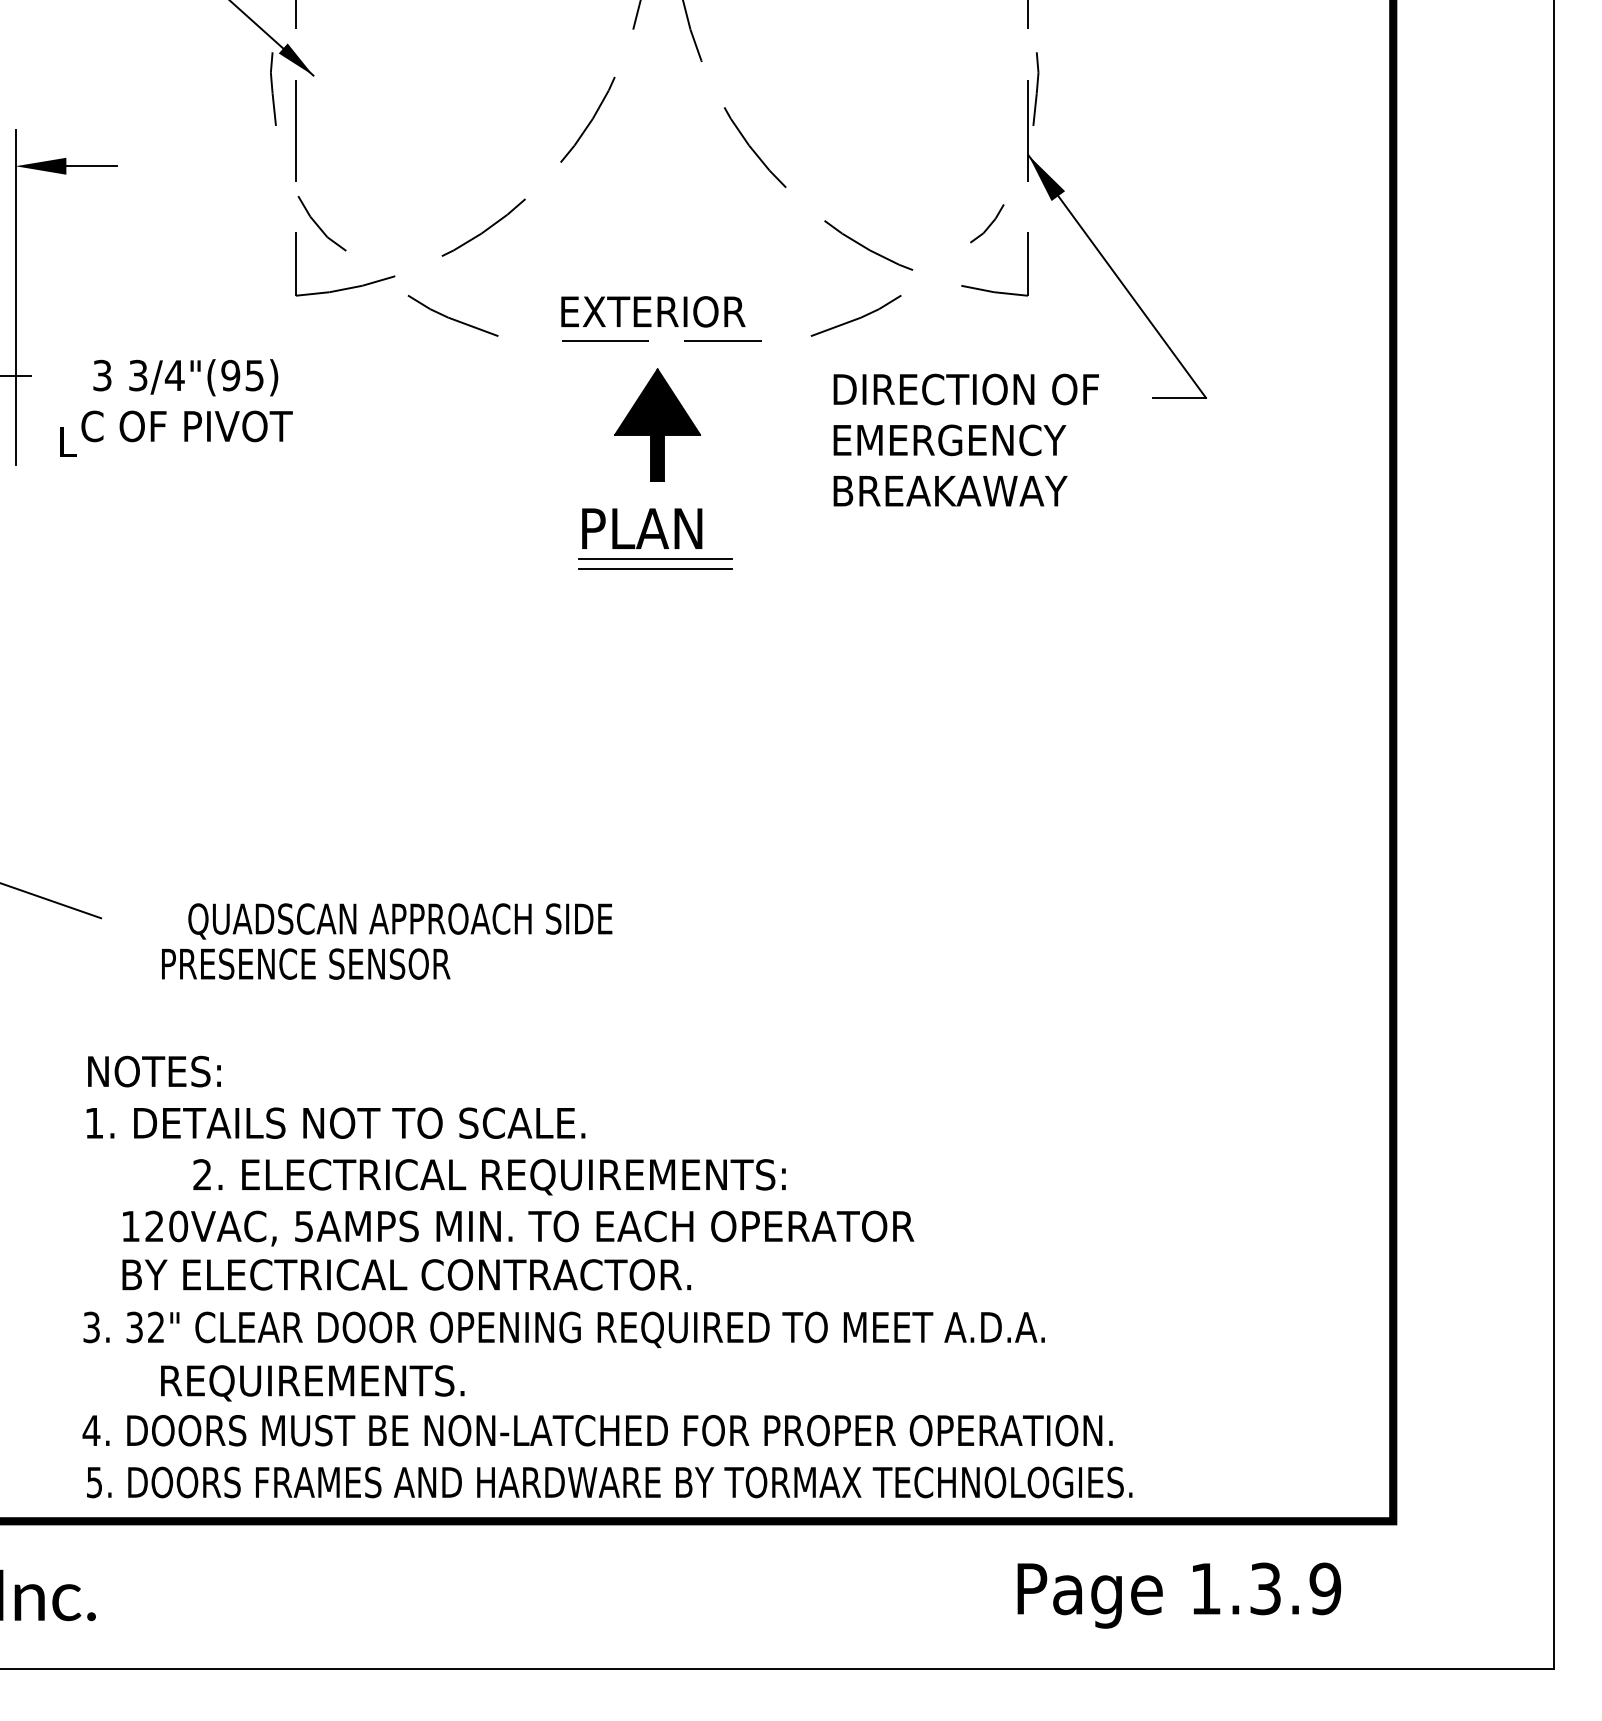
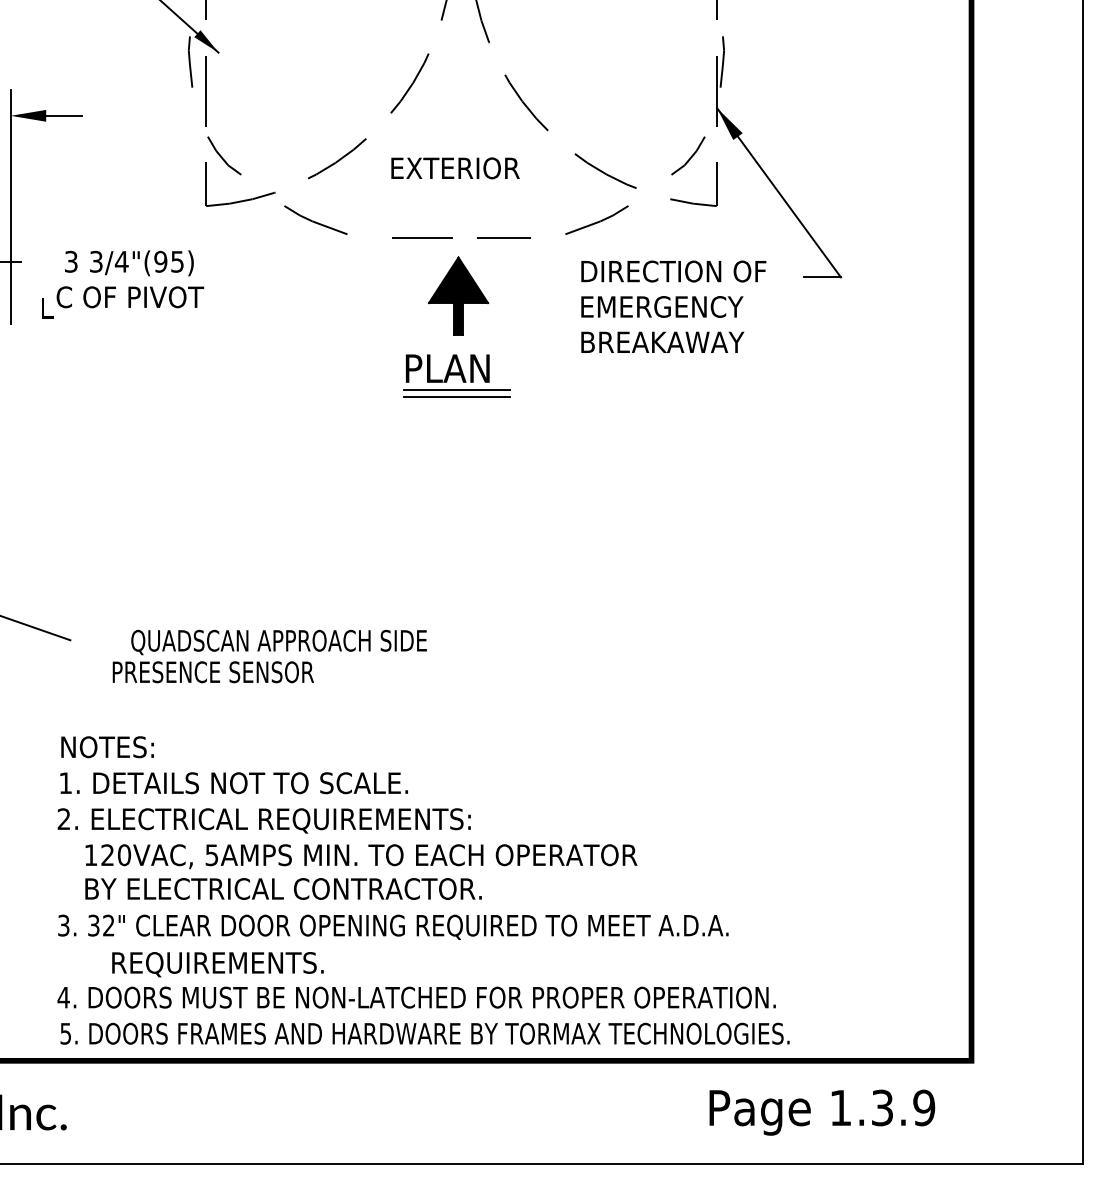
part: (987, 223) -> (688, 155), size x1.43
text: (653, 312) -> (455, 168), moved
text: (488, 1176) -> (263, 820), moved

